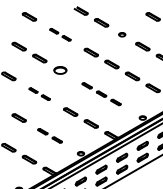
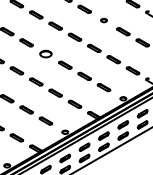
part: (60, 34) -> (46, 20), size x1.67
part: (39, 93) -> (26, 75), size x1.67
part: (101, 93) -> (84, 75), size x1.43
part: (49, 135) -> (35, 115), size x1.43

